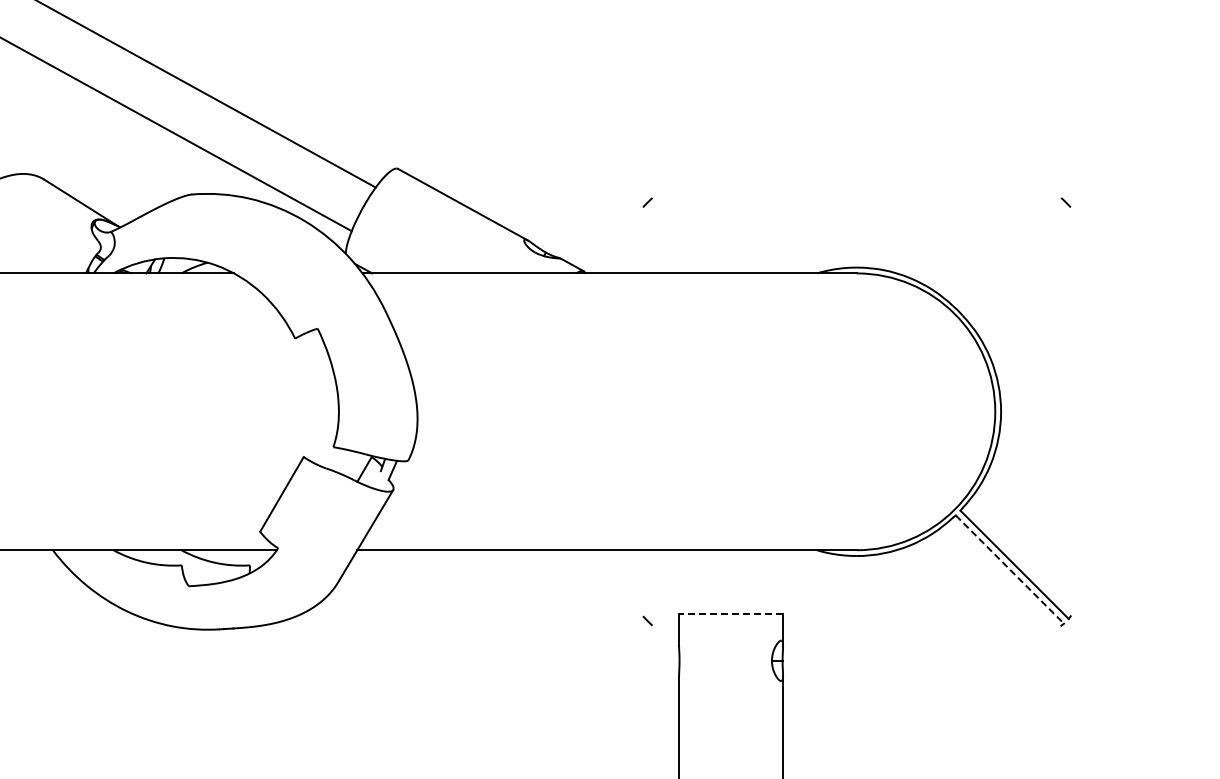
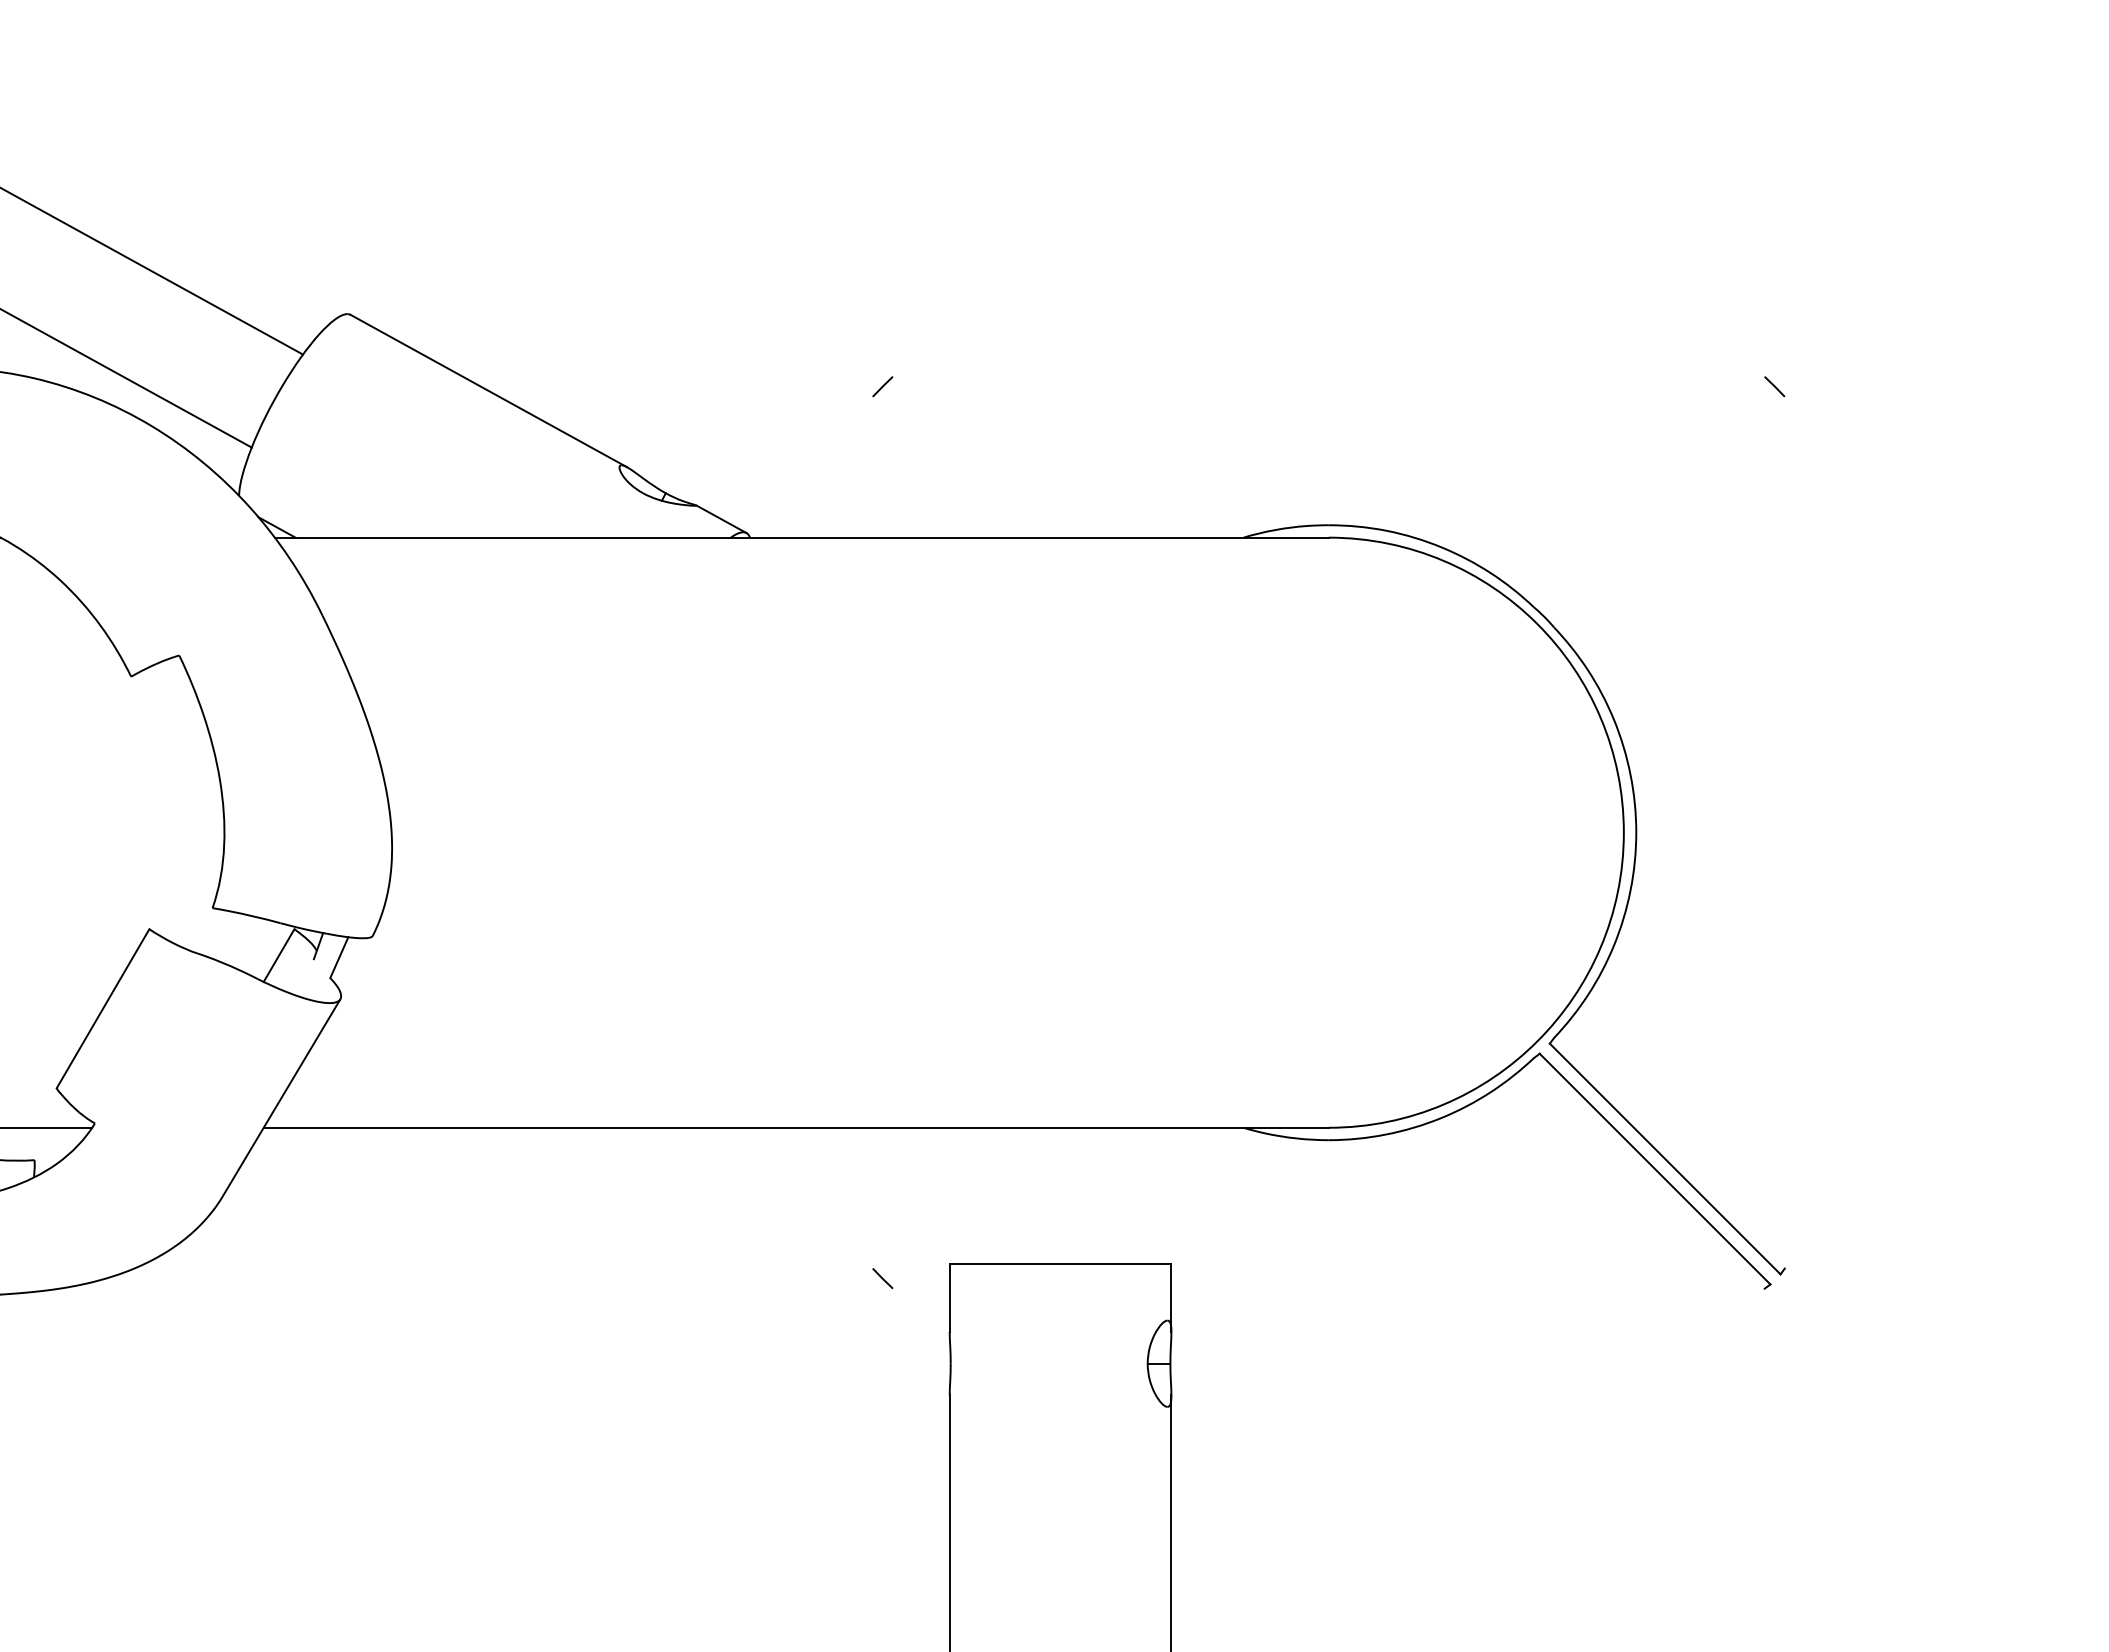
line: (1009, 569) -> (1654, 1168), dashed -> solid
line: (731, 614) -> (1061, 1264), dashed -> solid

